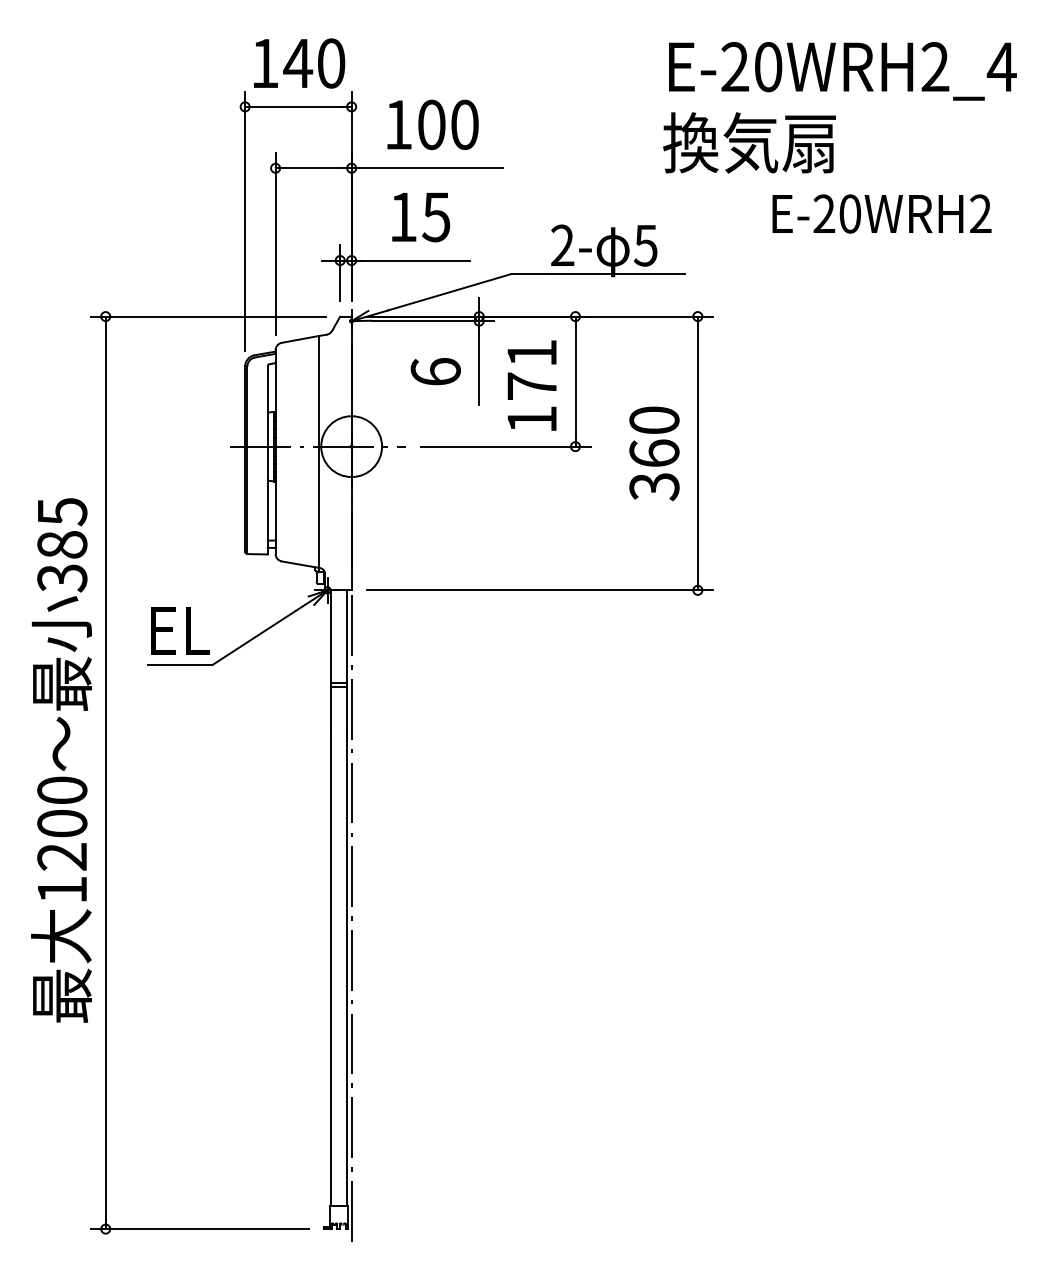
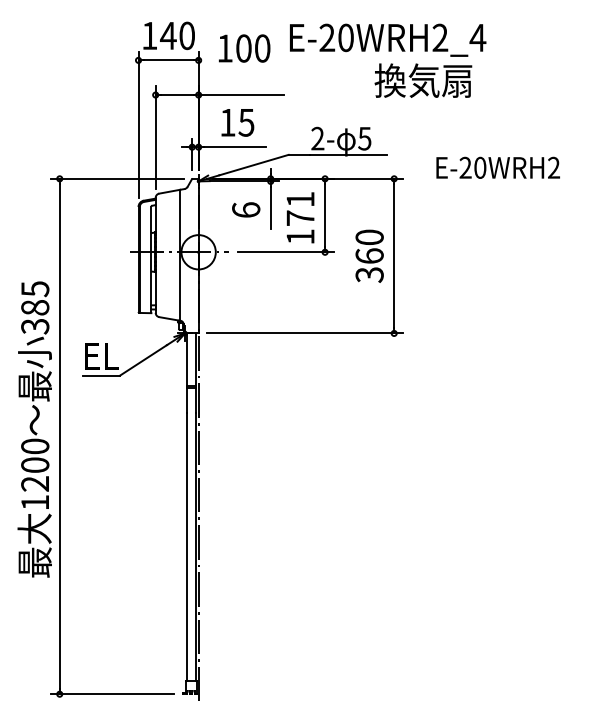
text: (843, 69) -> (388, 39), moved
text: (432, 124) -> (244, 48), moved
text: (880, 213) -> (497, 167), moved

